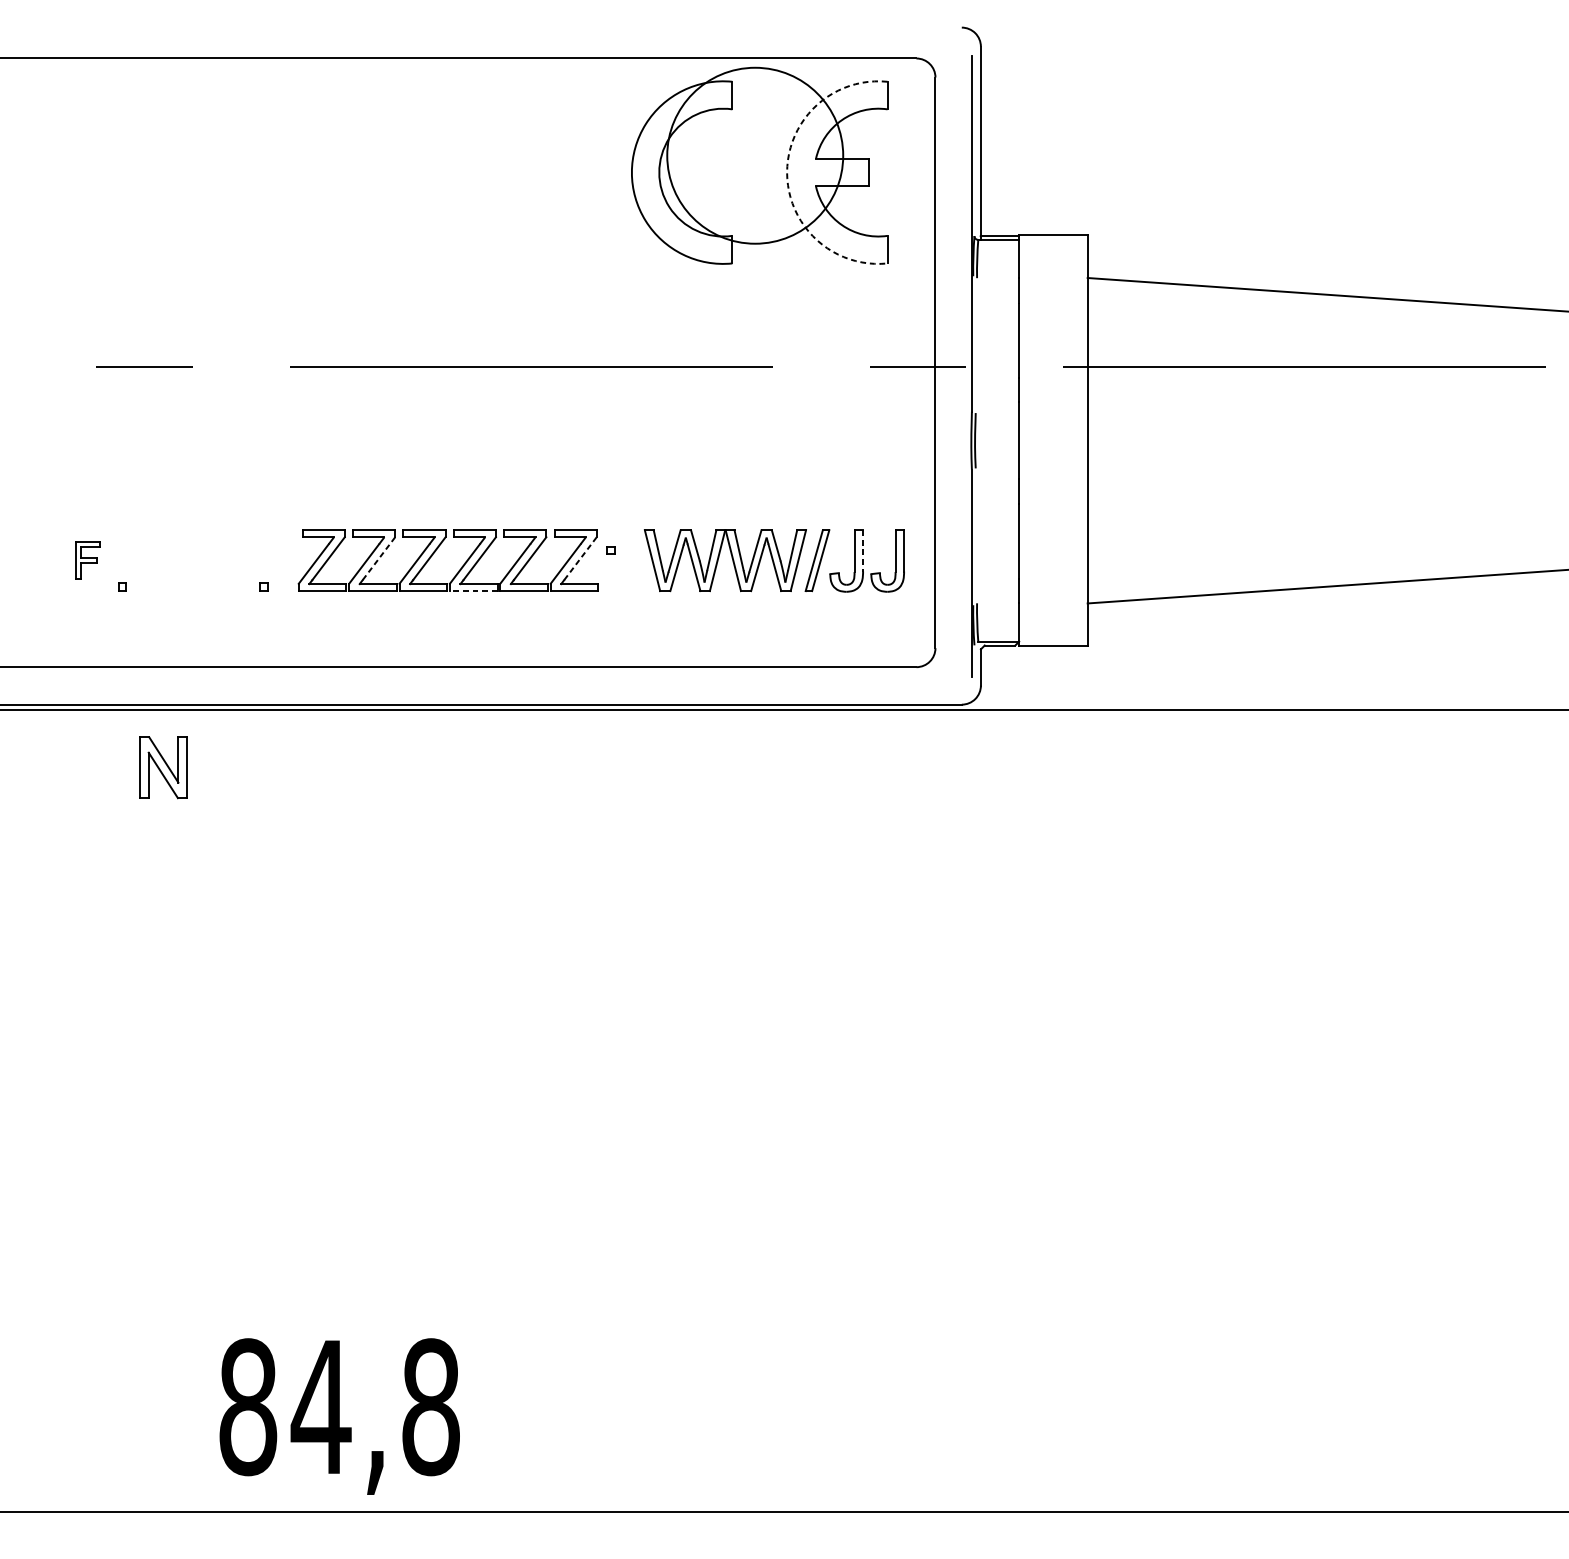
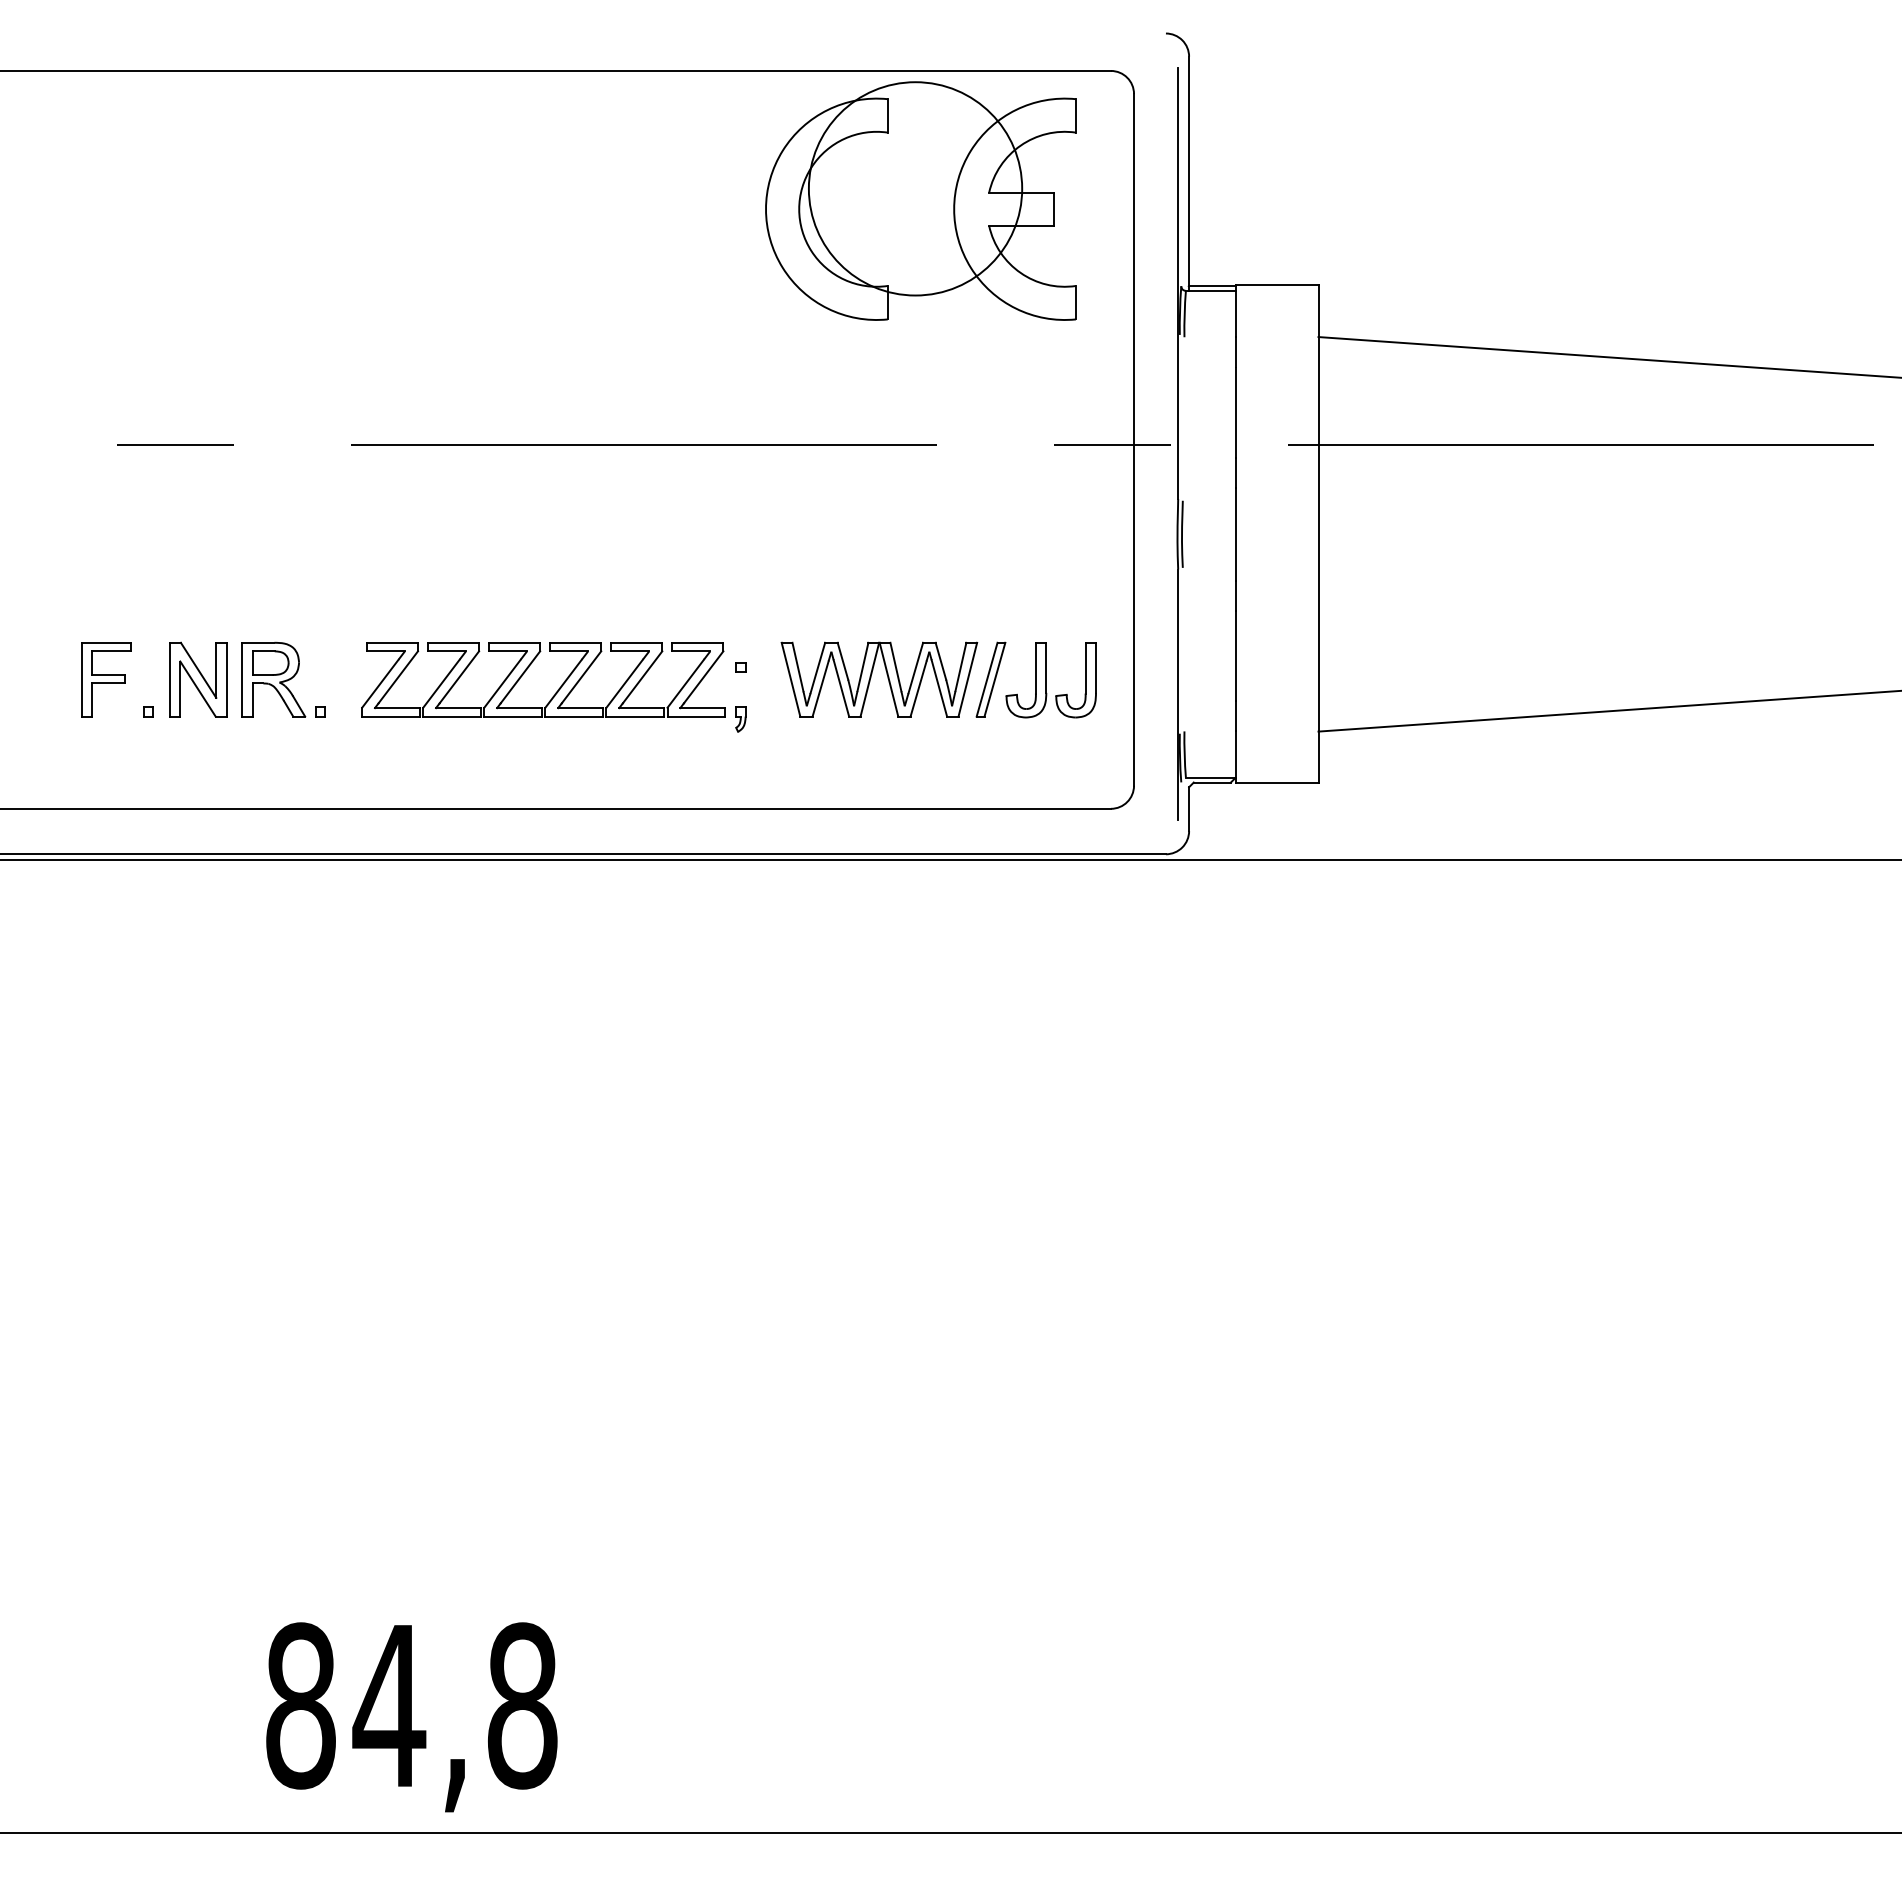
arc: (787, 172) -> (954, 209), dashed -> solid
line: (863, 551) -> (1046, 668), dashed -> solid
line: (379, 558) -> (459, 677), dashed -> solid
line: (580, 558) -> (703, 677), dashed -> solid
part: (87, 560) -> (106, 679), size x1.67
part: (225, 560) -> (273, 679), added
line: (473, 591) -> (574, 716), dashed -> solid
part: (610, 593) -> (740, 719), added
part: (163, 767) -> (198, 679), moved

